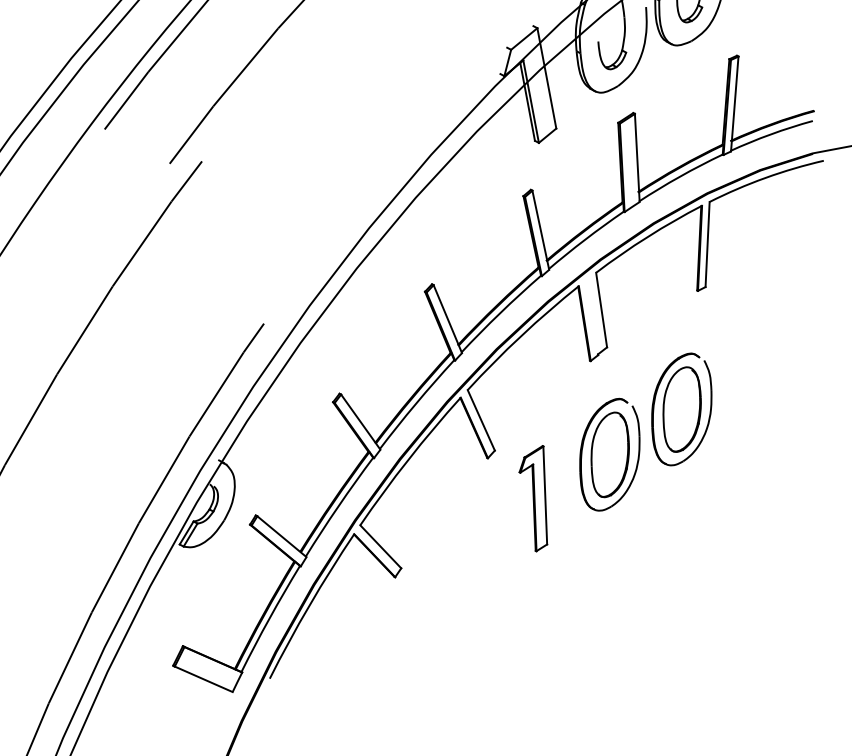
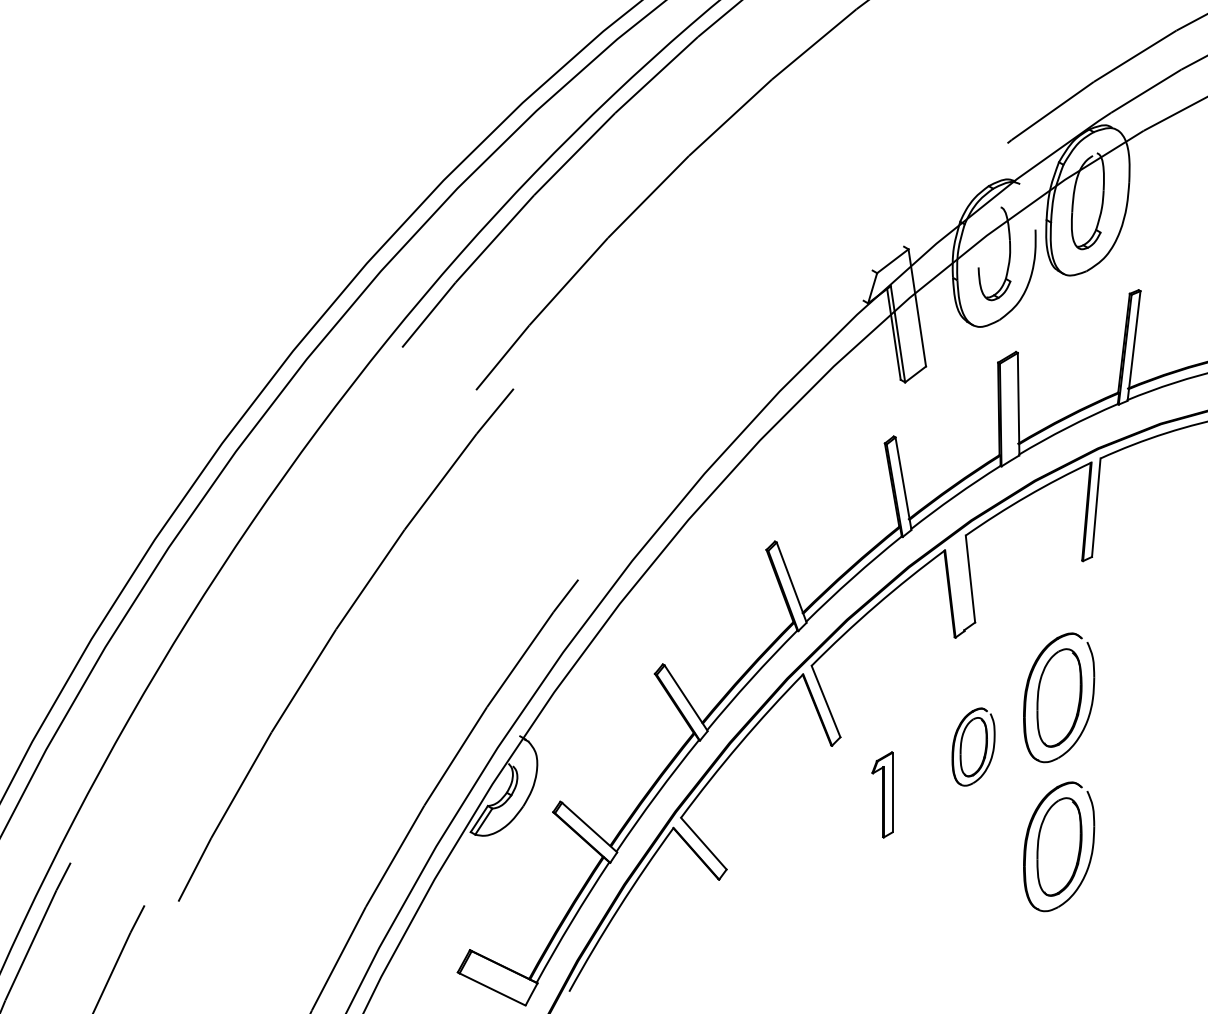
part: (609, 454) -> (973, 746), size x0.6
part: (532, 498) -> (882, 794), size x0.7
part: (687, 537) -> (1059, 846), added

